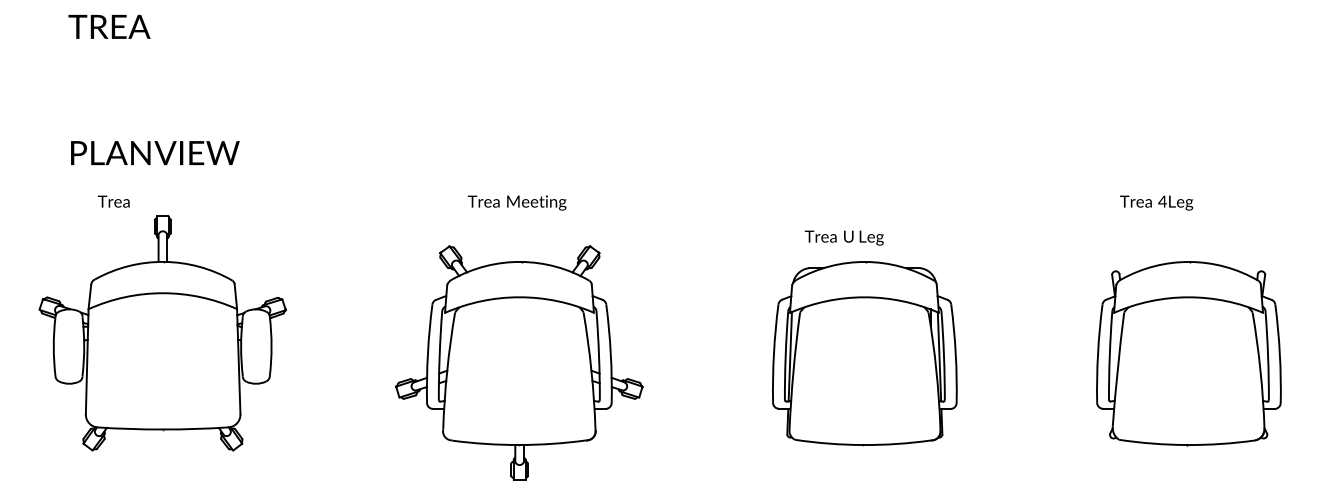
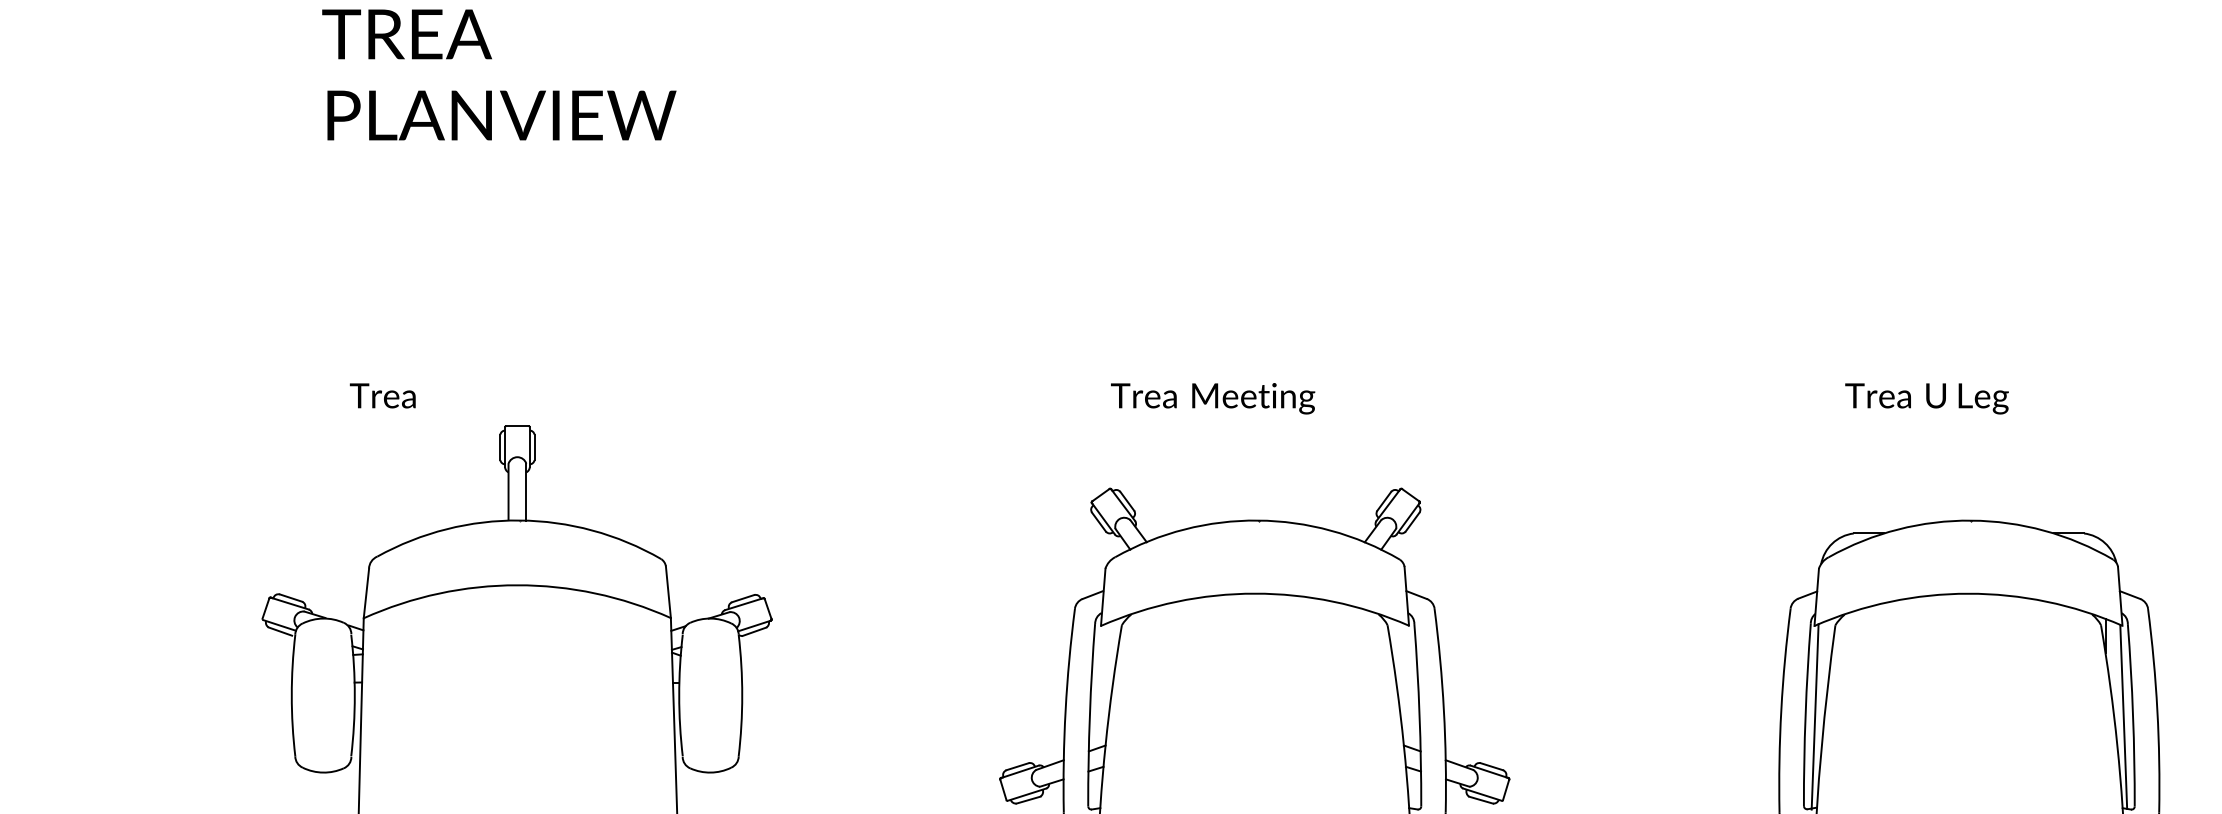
text: (155, 153) -> (502, 116), moved
text: (113, 201) -> (382, 395), moved
text: (516, 202) -> (1211, 397), moved
text: (843, 237) -> (1925, 397), moved

